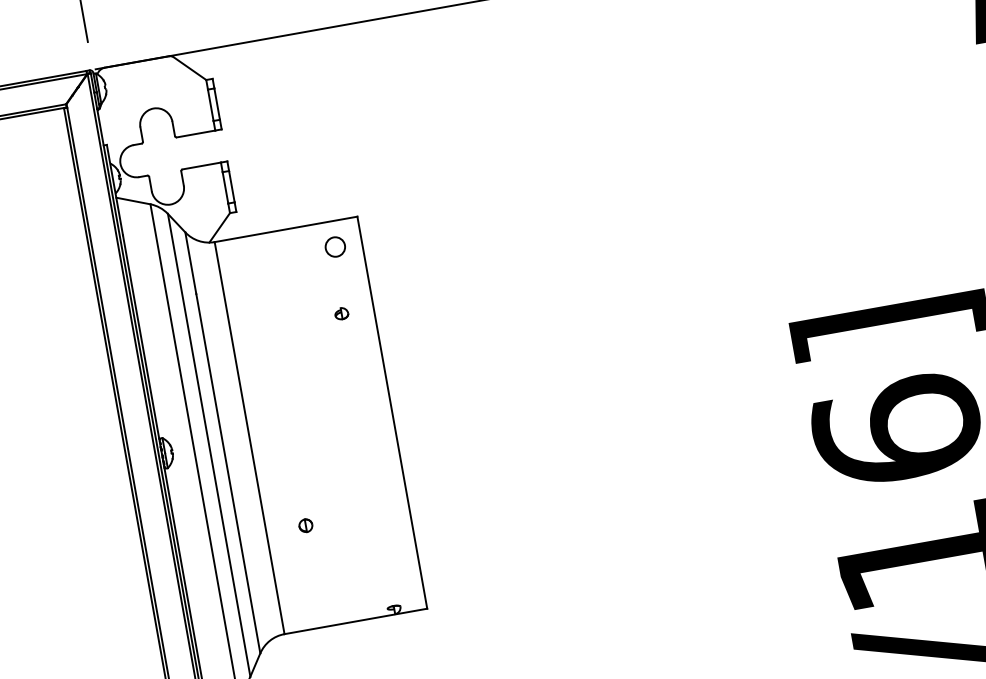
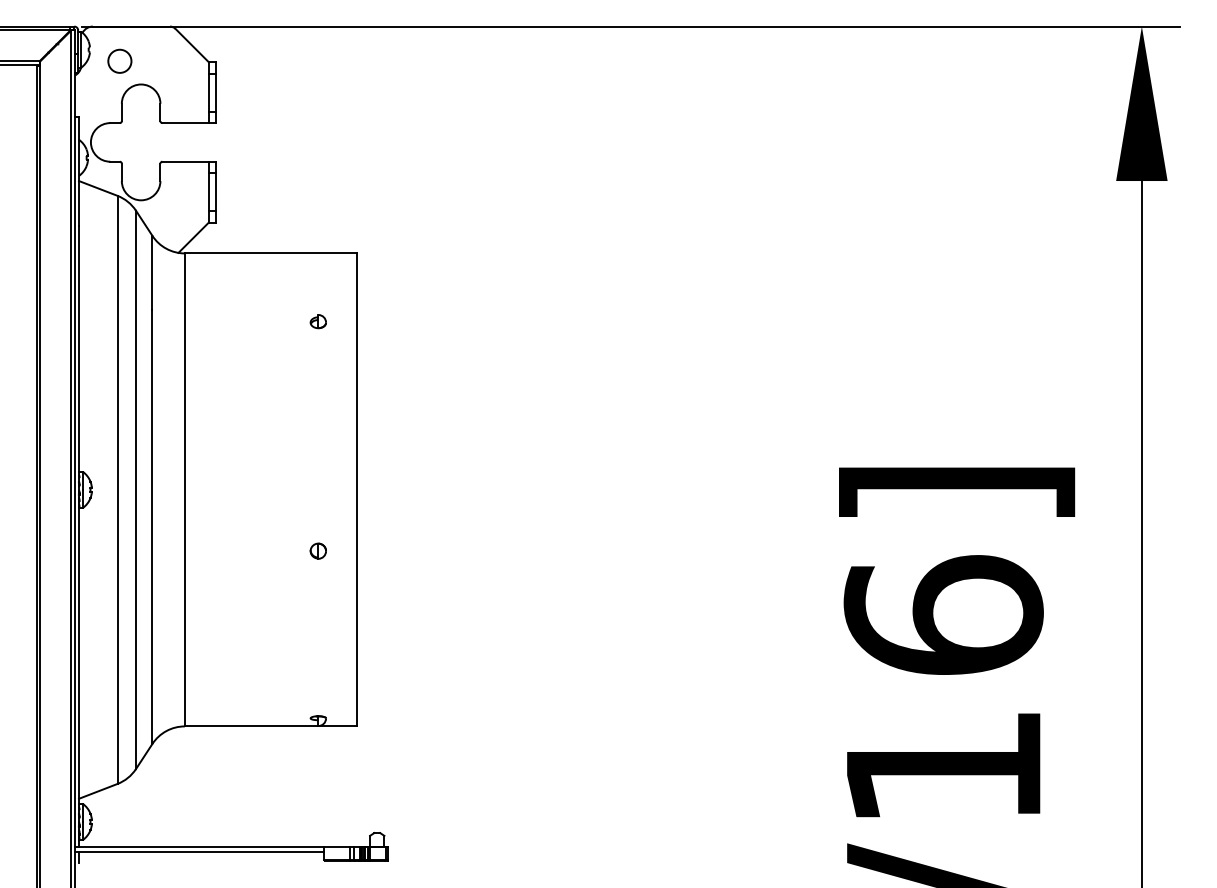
circle: (334, 246) -> (119, 60), moved
part: (340, 313) -> (317, 321), moved
part: (305, 525) -> (317, 550), moved

